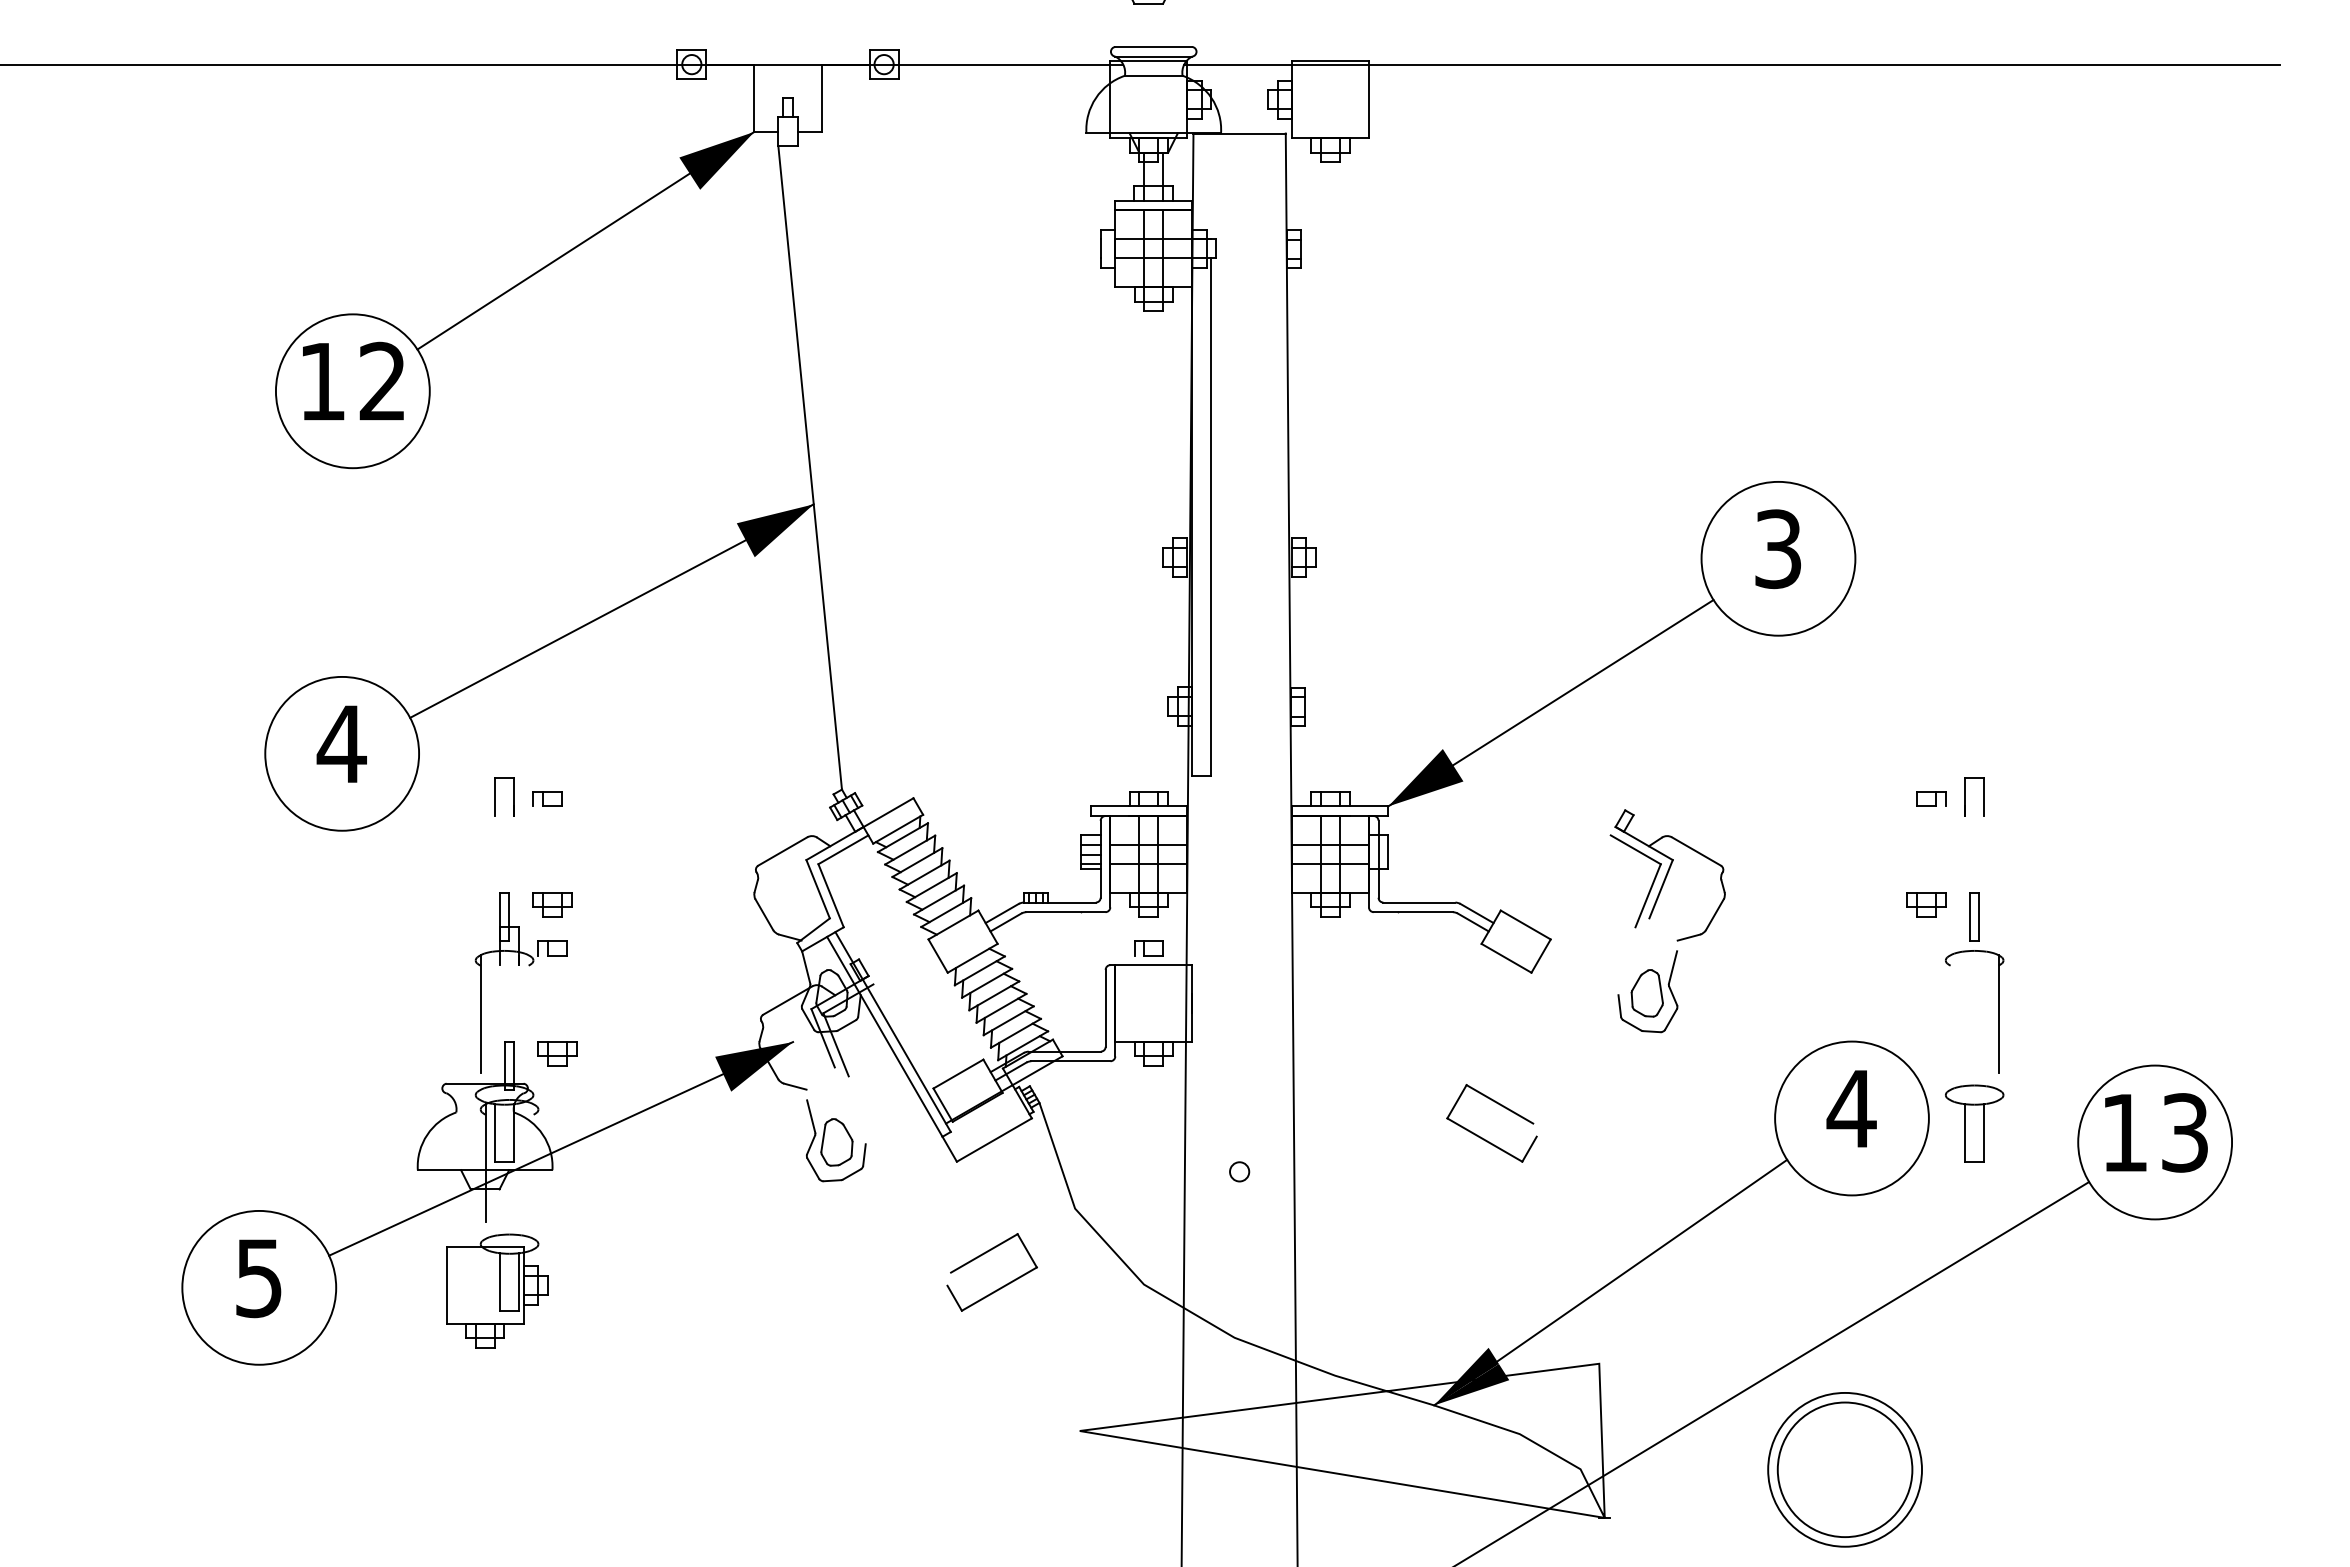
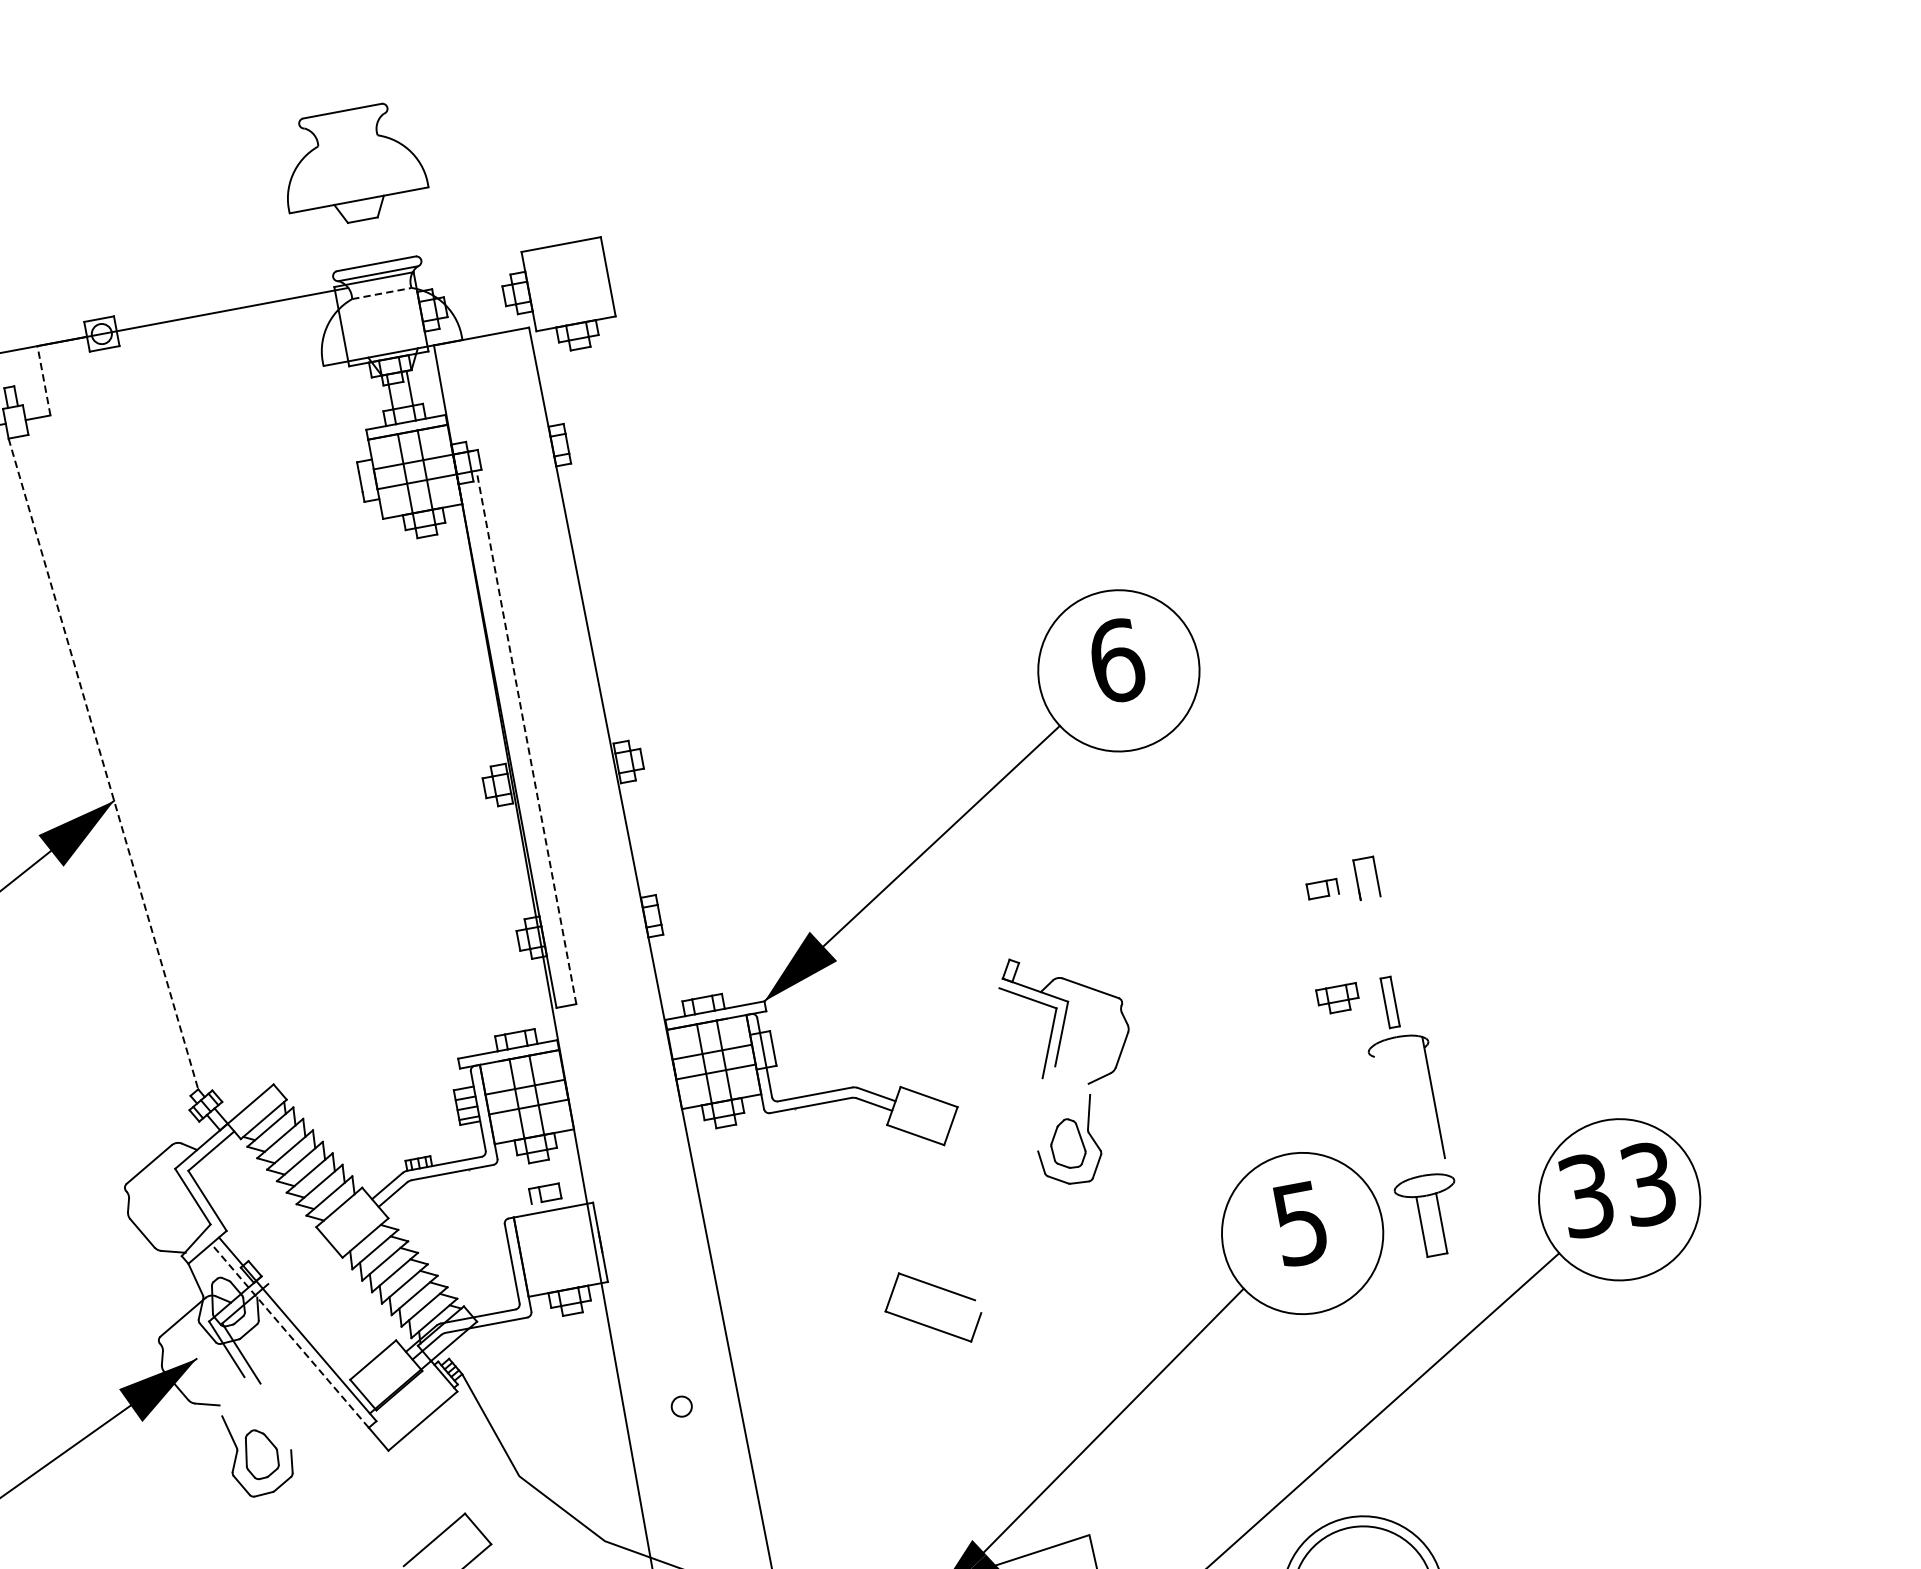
line: (1731, 64) -> (975, 170), removed
line: (1153, 75) -> (381, 293), solid -> dashed
line: (821, 98) -> (43, 381), solid -> dashed
line: (810, 468) -> (103, 764), solid -> dashed
line: (1211, 517) -> (526, 737), solid -> dashed
text: (1778, 549) -> (1117, 661), 3 -> 6
line: (884, 1036) -> (289, 1335), solid -> dashed
text: (1851, 1109) -> (1300, 1224), 4 -> 5
text: (2124, 1132) -> (1586, 1195), 13 -> 33

